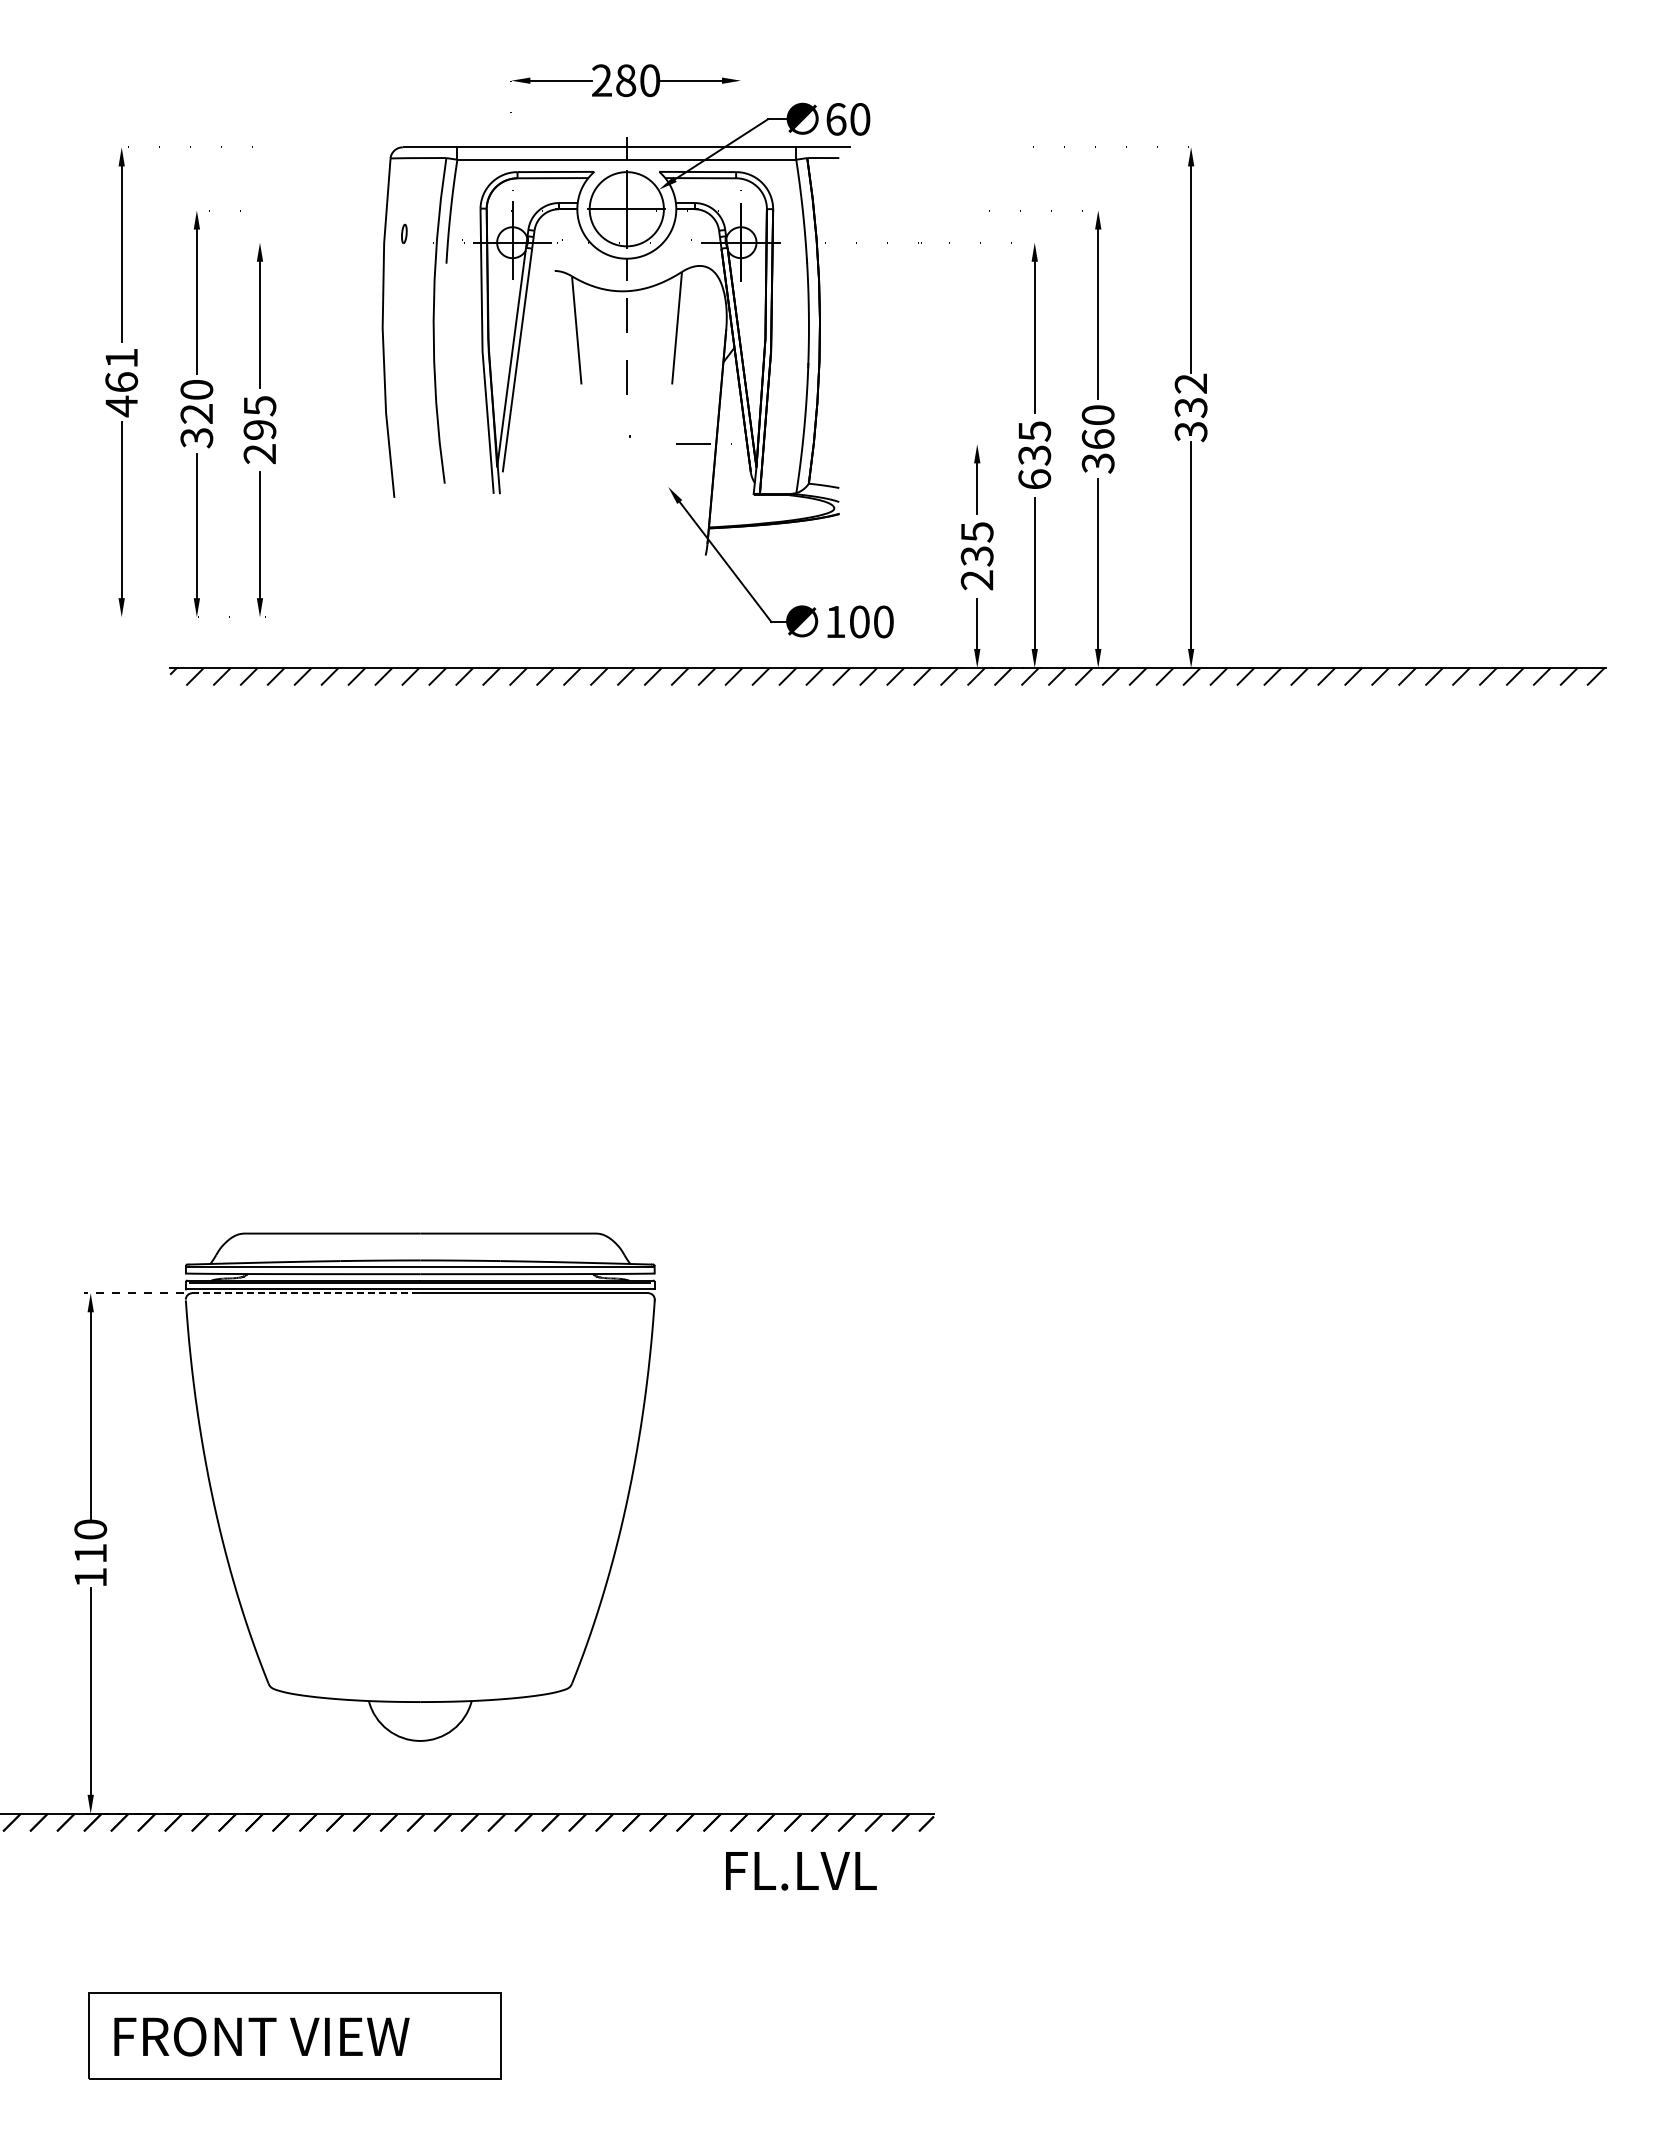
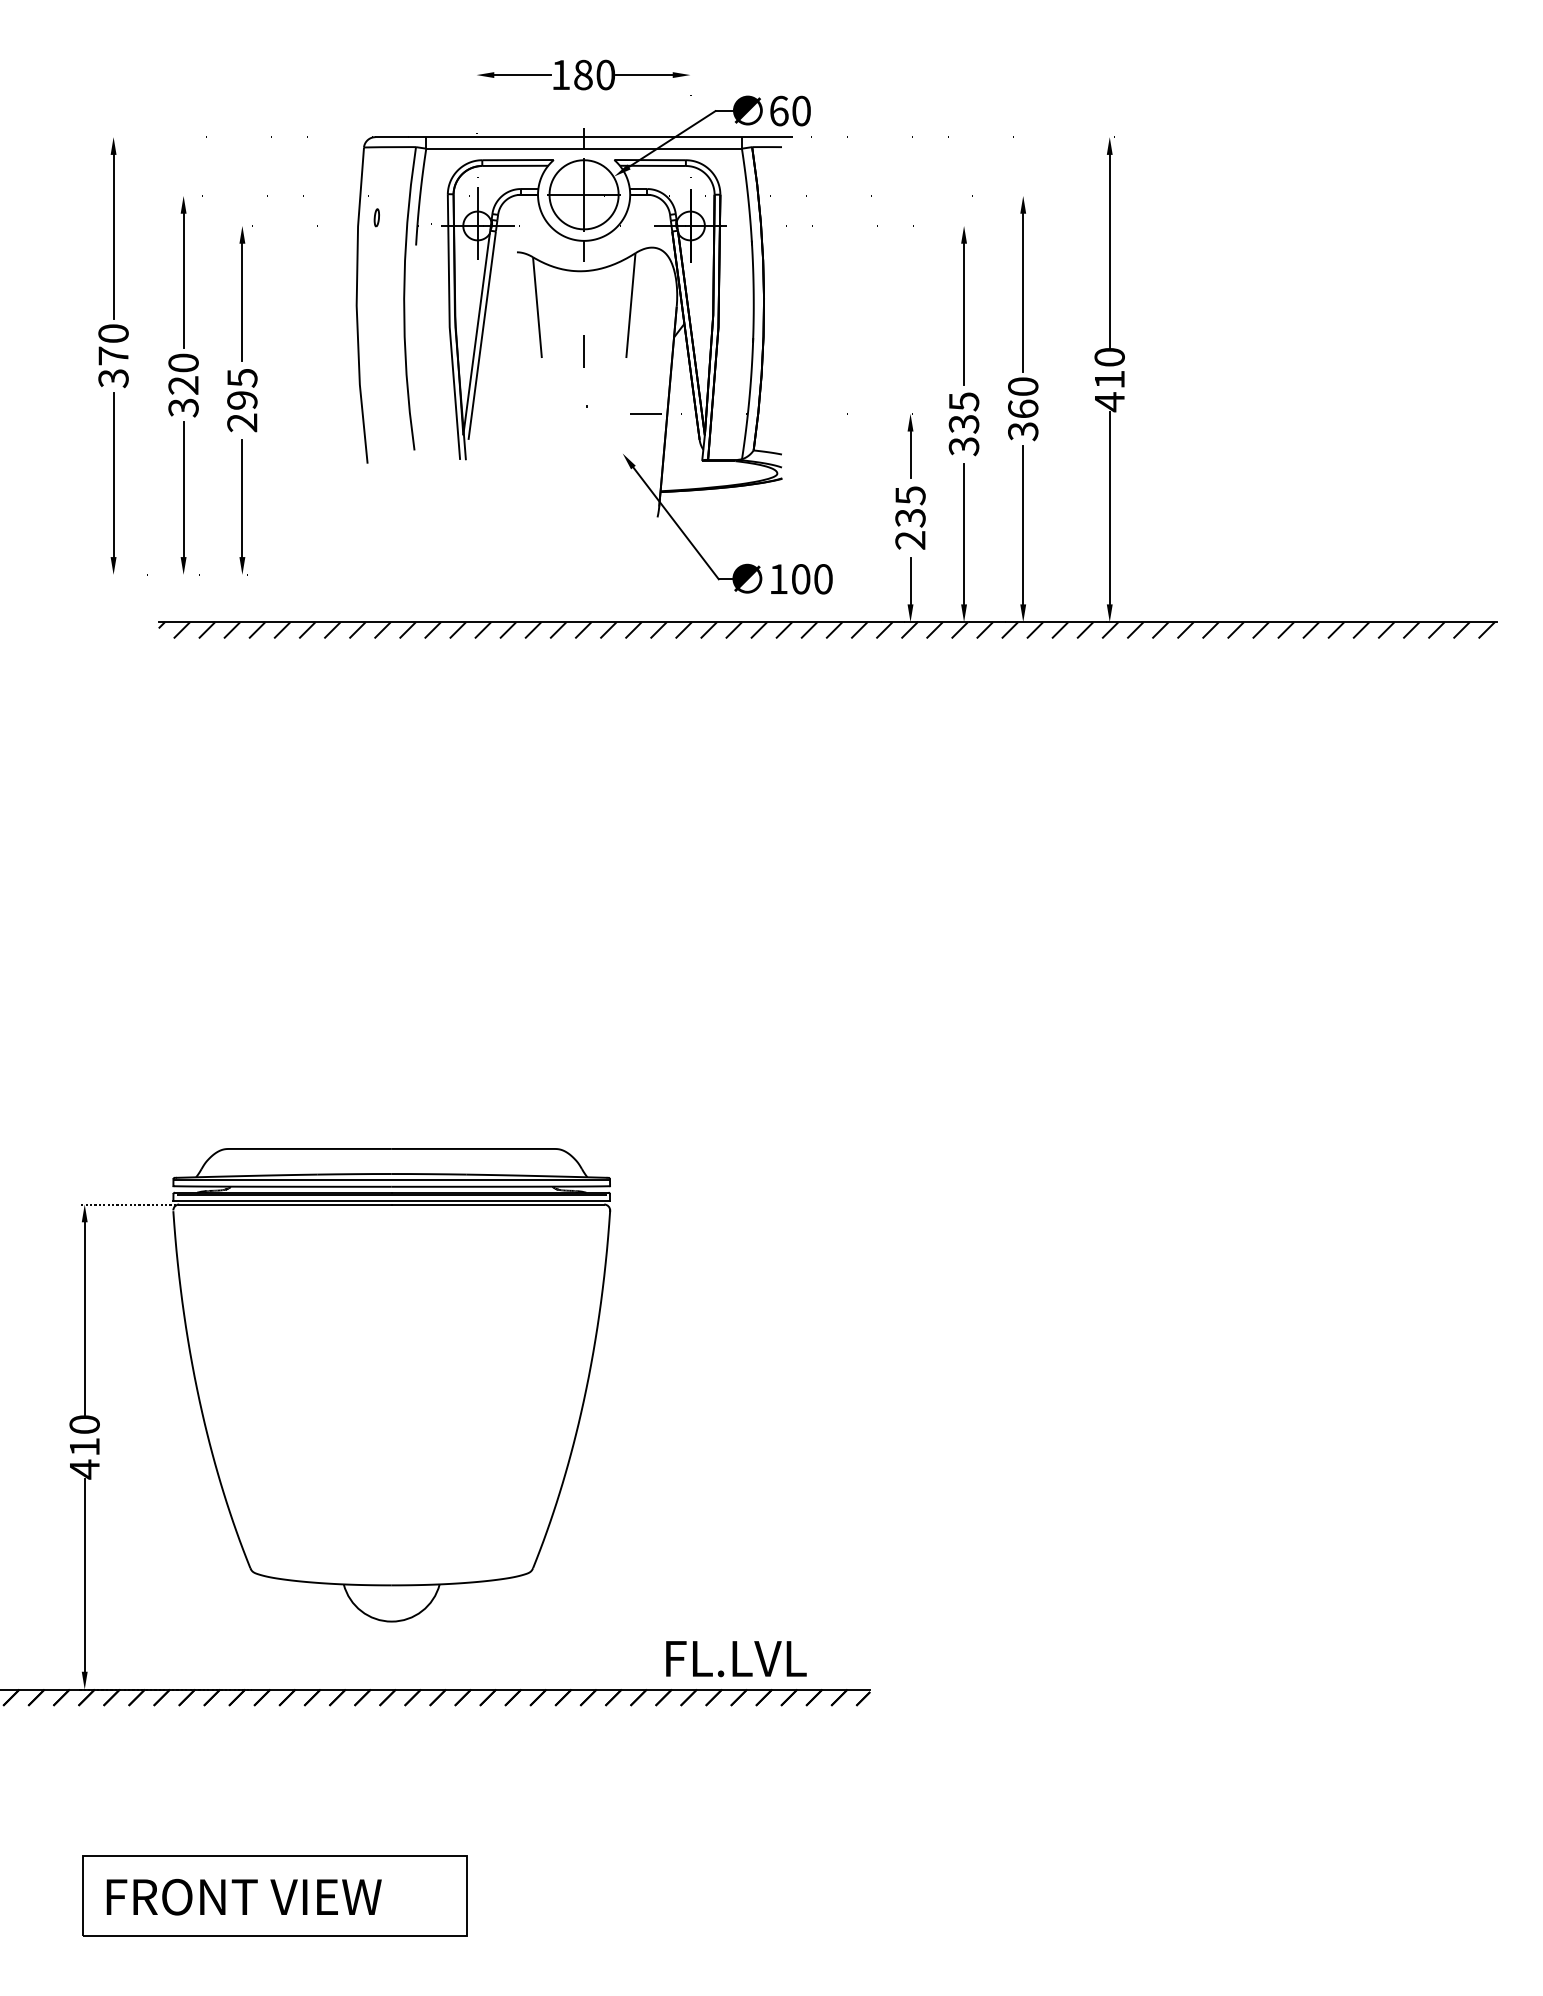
text: (601, 80) -> (560, 74), 280 -> 180
line: (626, 315) -> (583, 293), removed
text: (121, 382) -> (113, 356), 461 -> 370
text: (1190, 407) -> (1109, 379), 332 -> 410
text: (1034, 479) -> (963, 446), 635 -> 335
line: (306, 1293) -> (285, 1204), dashed -> solid
text: (90, 1577) -> (84, 1469), 110 -> 410
text: (801, 1871) -> (736, 1659), moved

